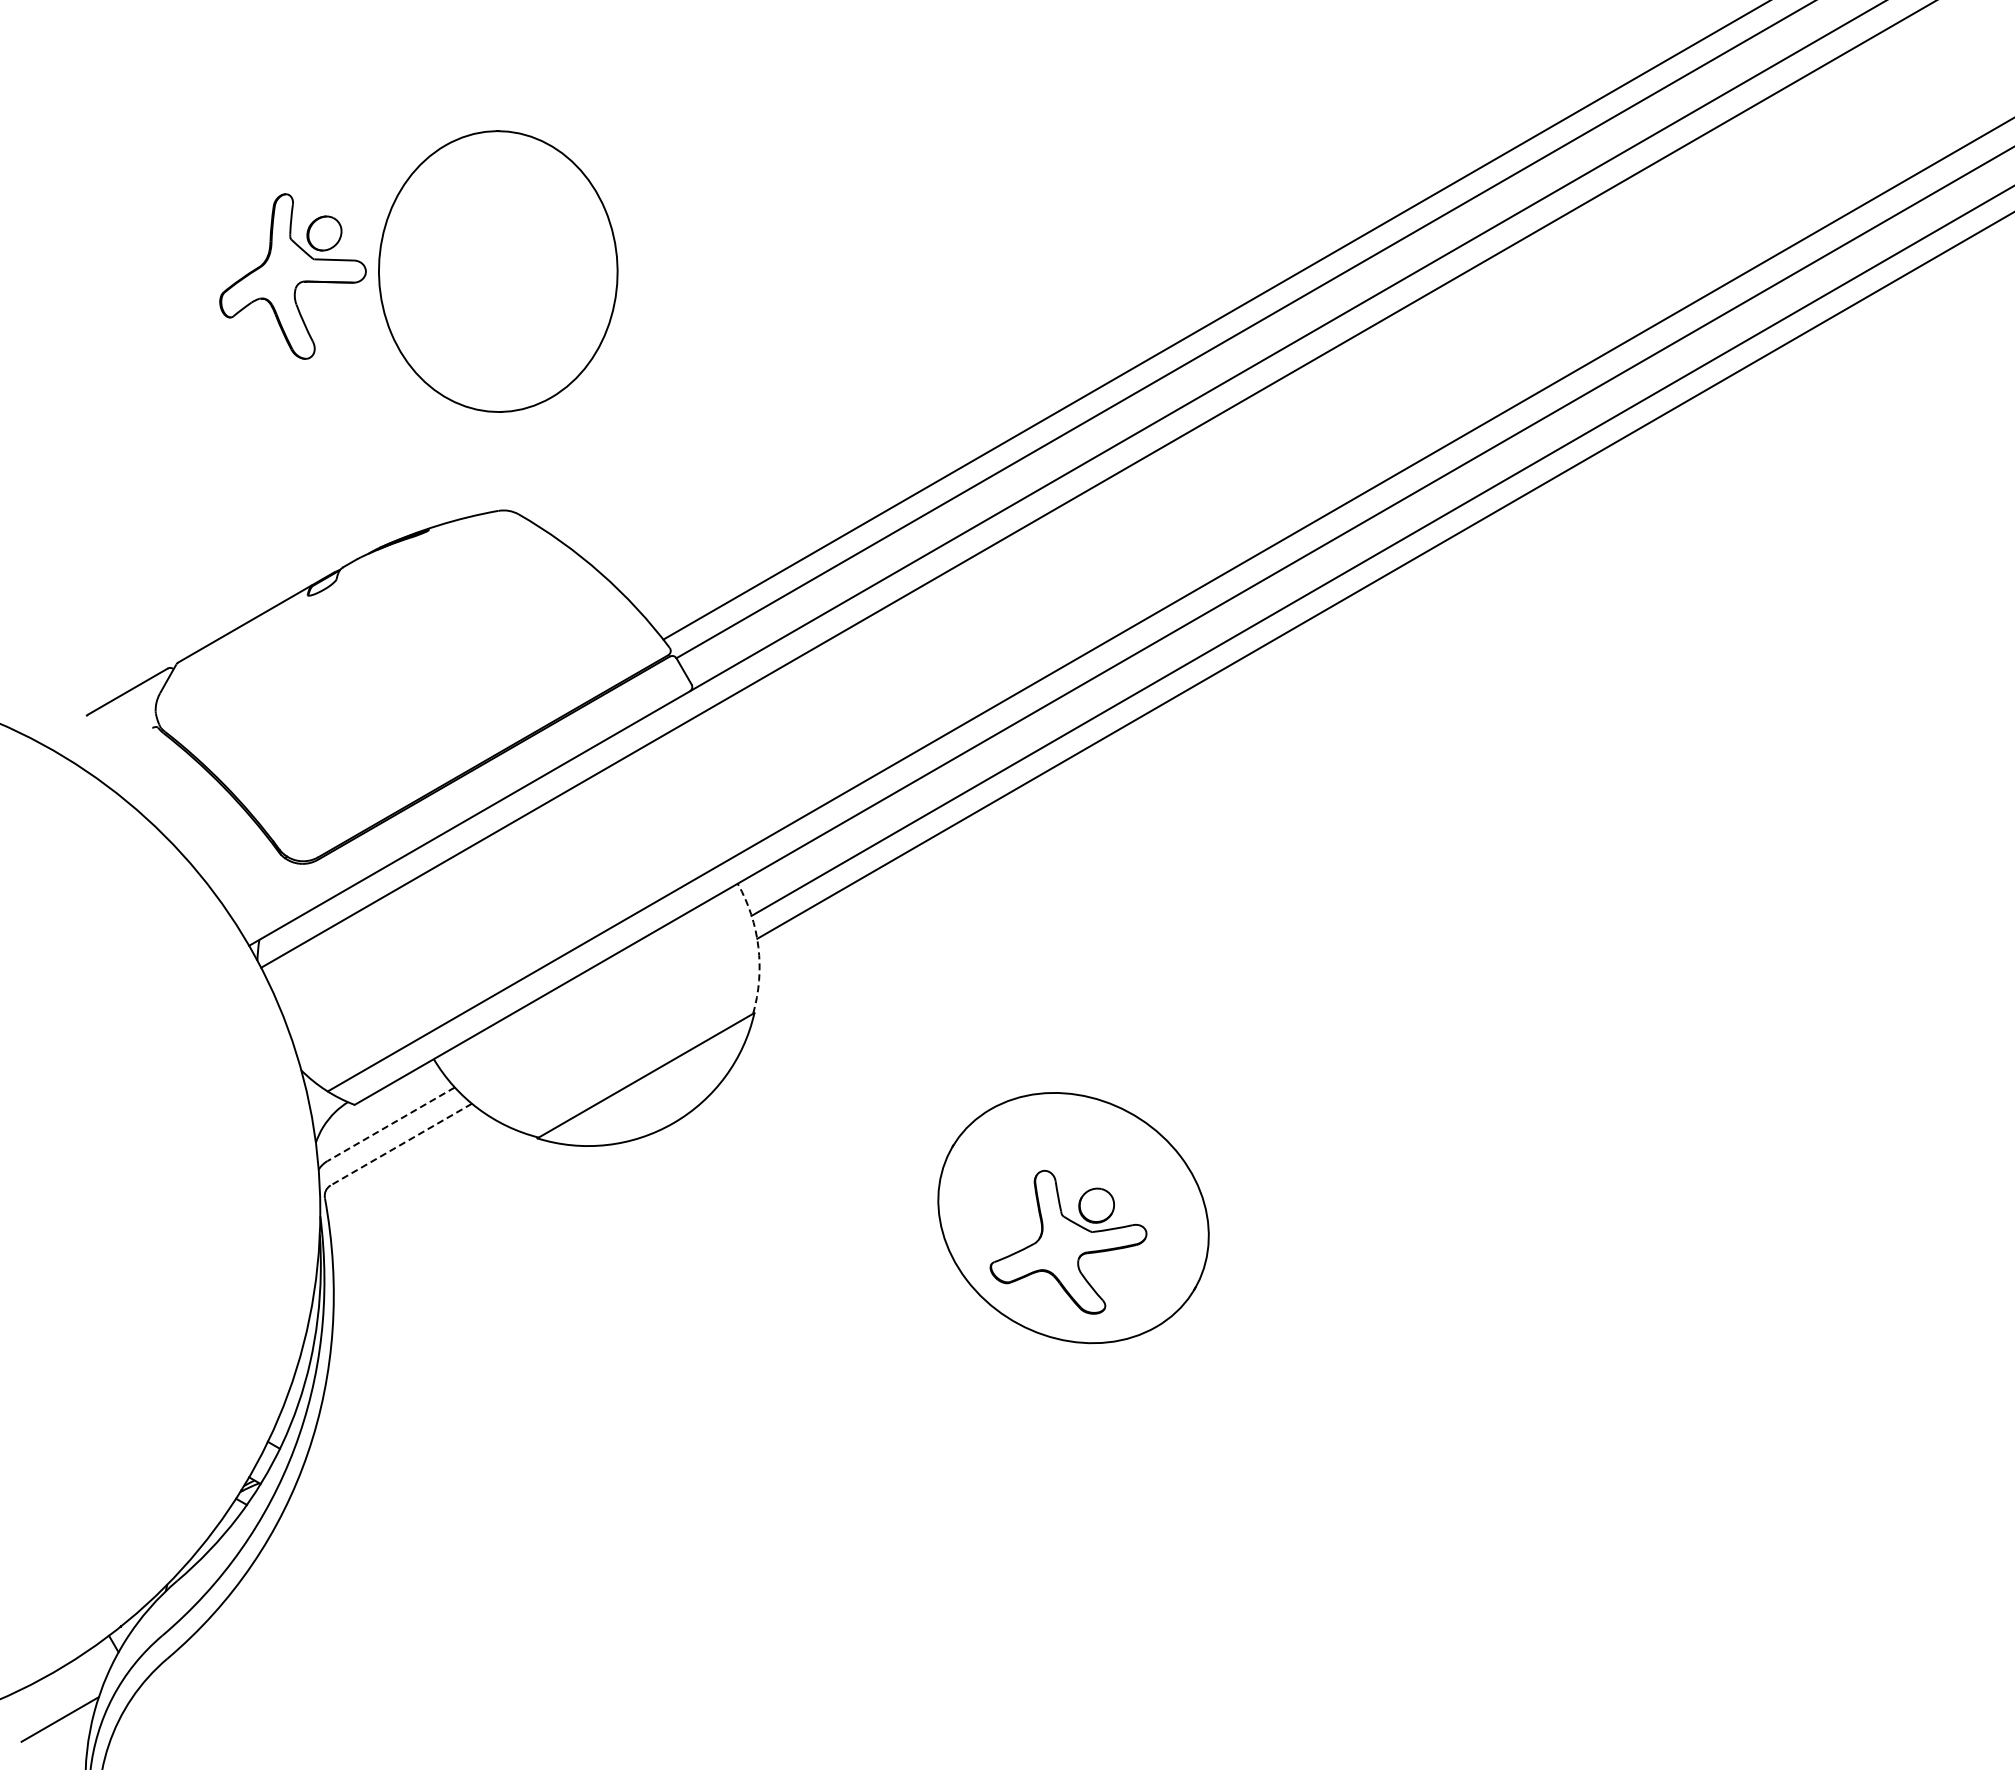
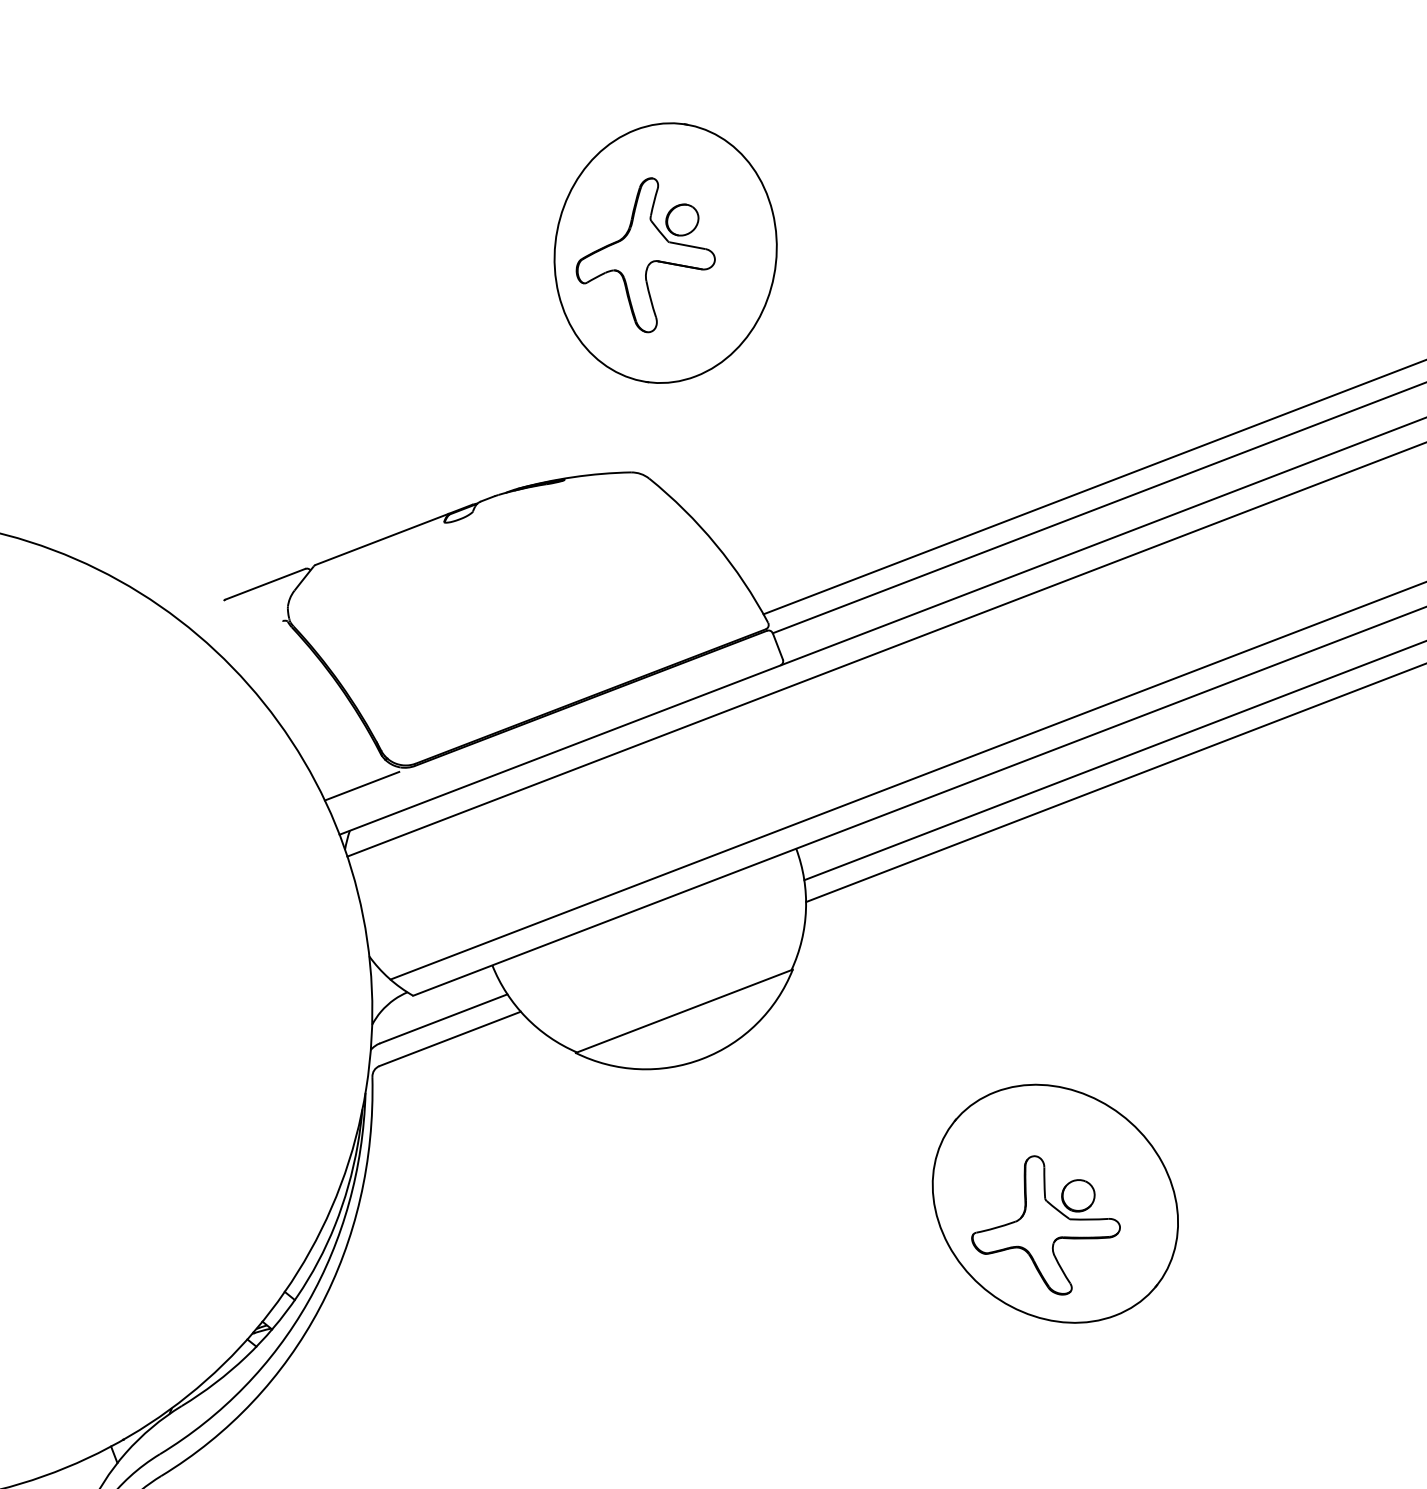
part: (292, 276) -> (646, 254), moved
line: (264, 889) -> (361, 785), added
arc: (758, 947) -> (806, 910), dashed -> solid
line: (391, 1124) -> (444, 1019), dashed -> solid
line: (401, 1144) -> (450, 1038), dashed -> solid

